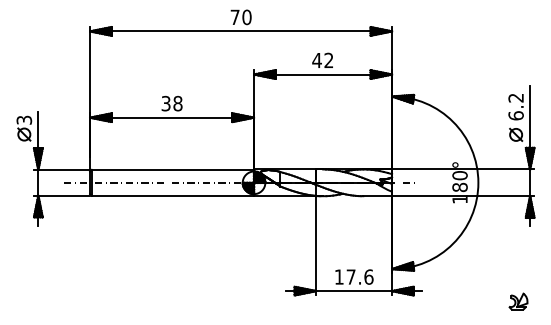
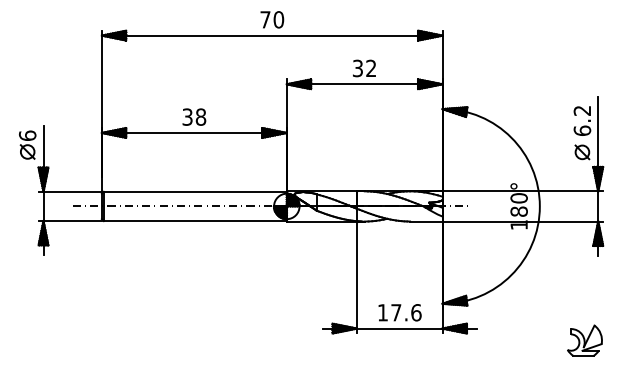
text: (316, 60) -> (357, 68), 42 -> 32
text: (24, 119) -> (27, 134), 3 -> 6
part: (518, 301) -> (585, 340), size x1.67

